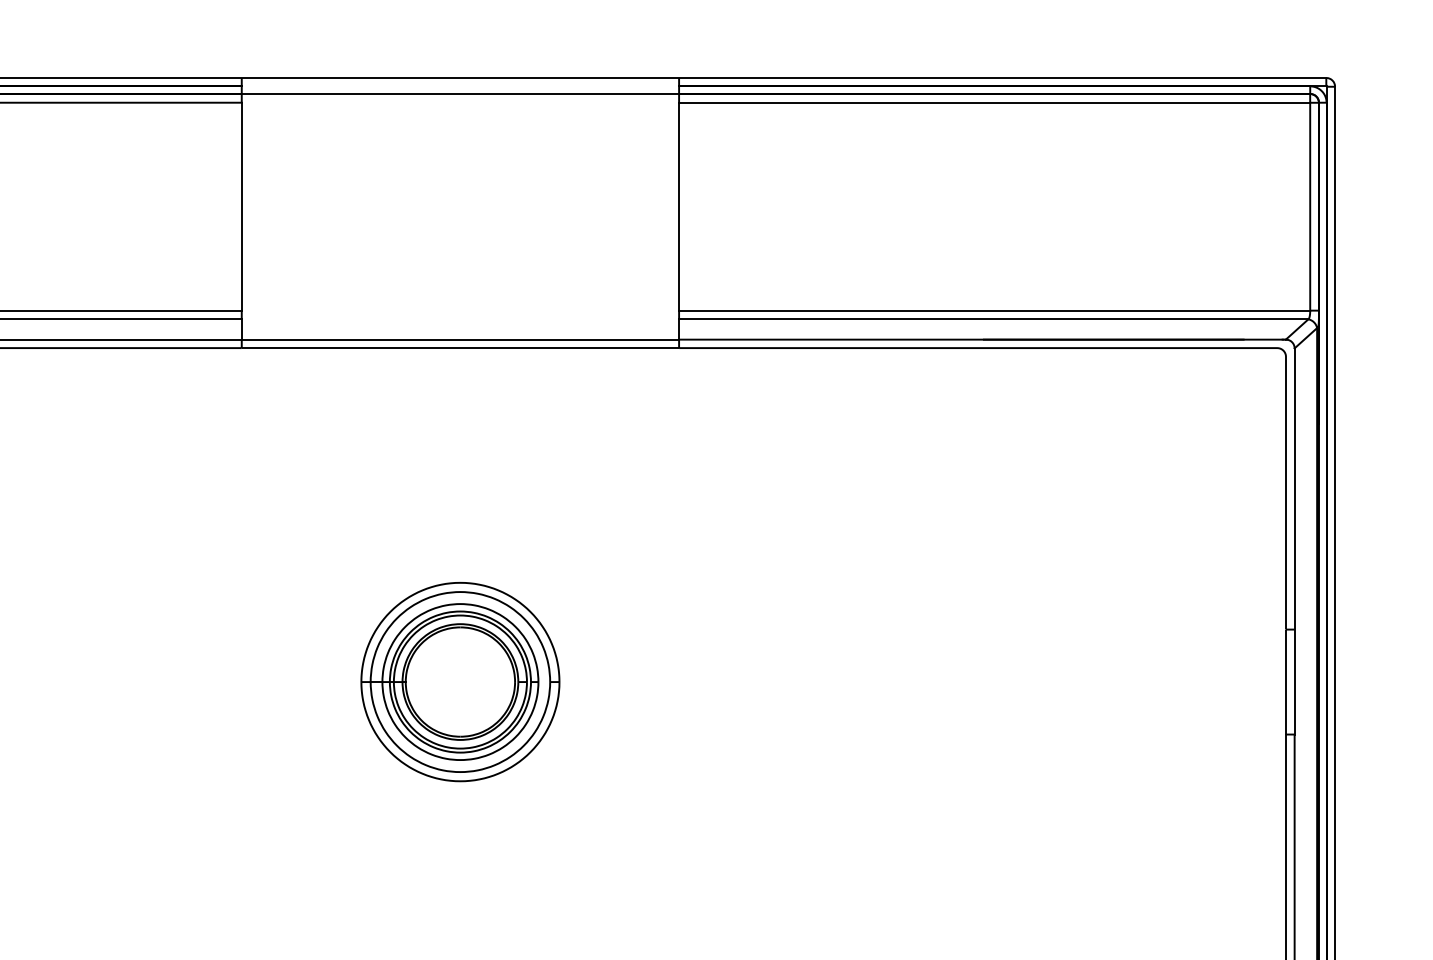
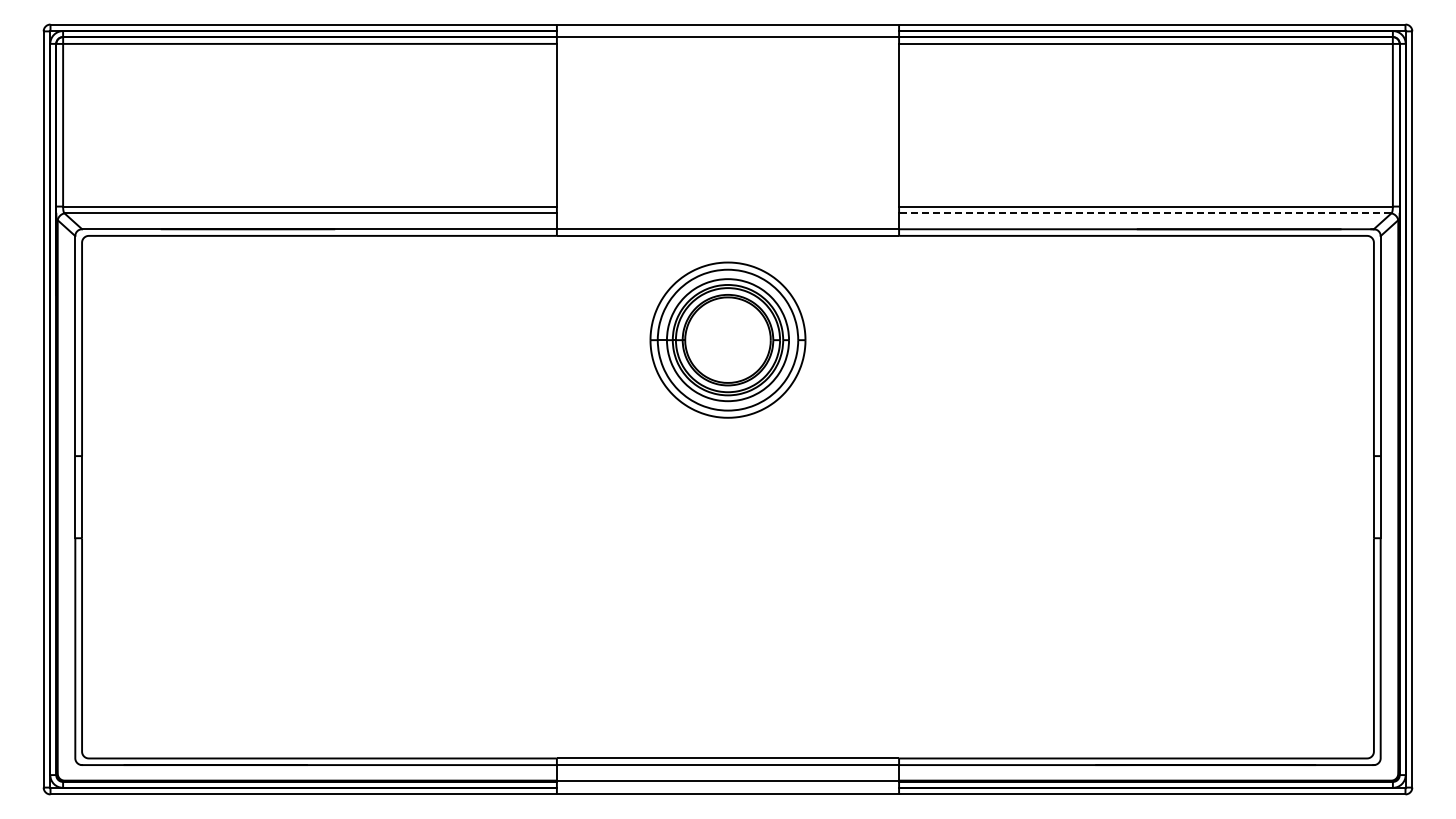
line: (992, 319) -> (1144, 213), solid -> dashed
part: (459, 681) -> (727, 339), moved

